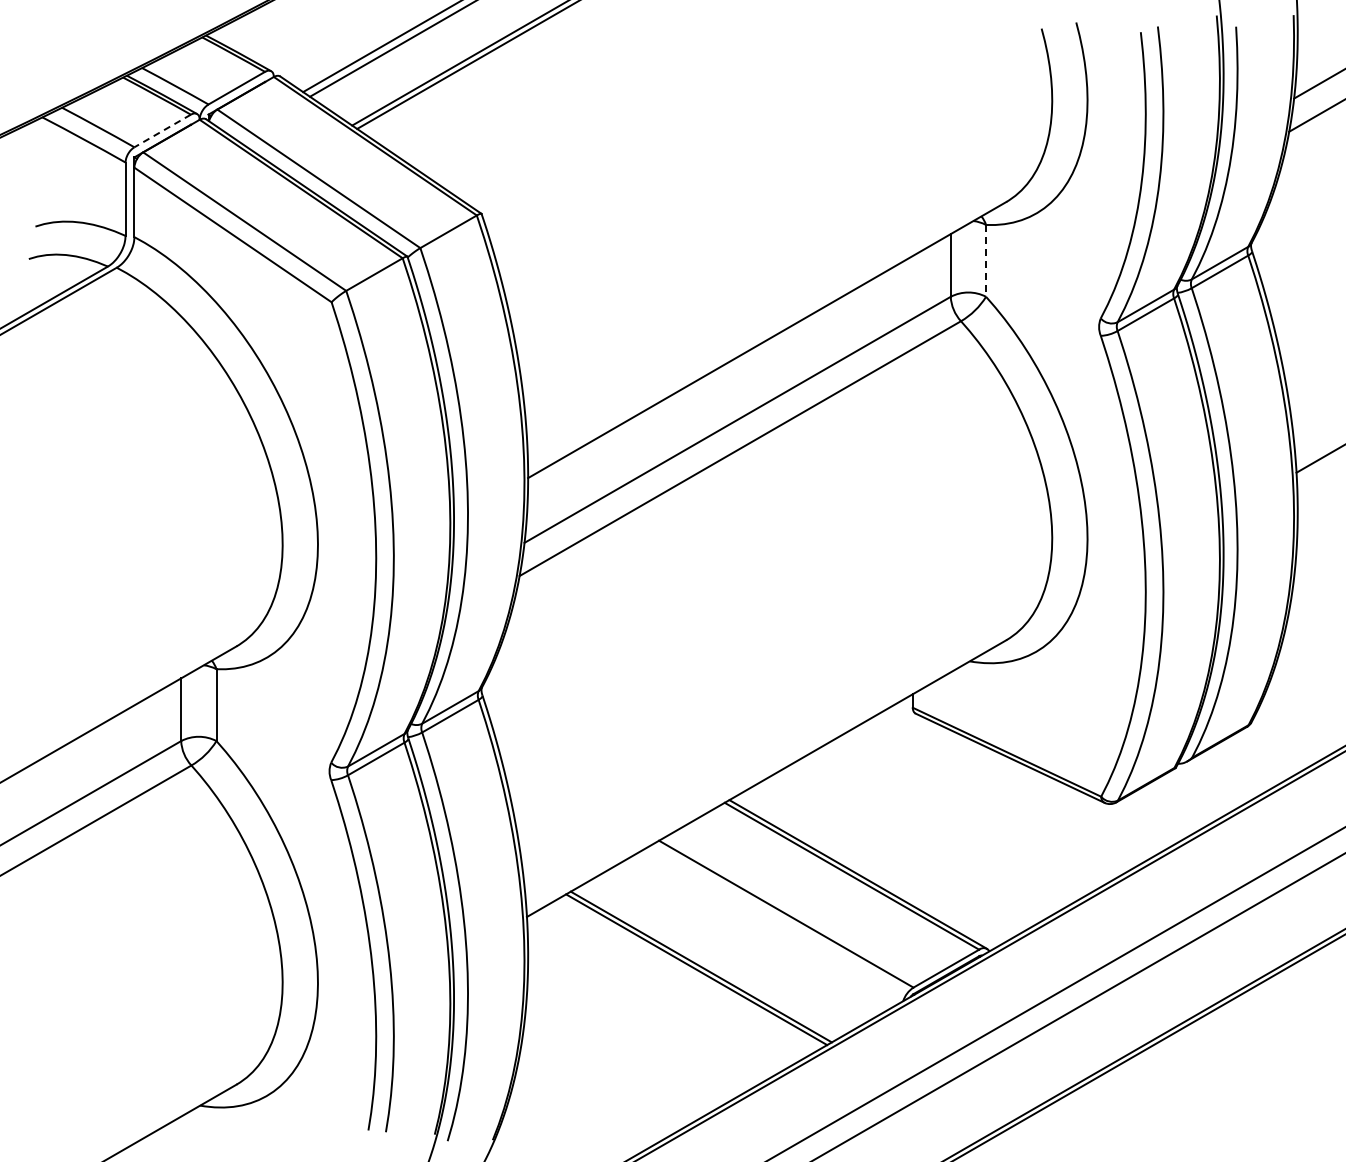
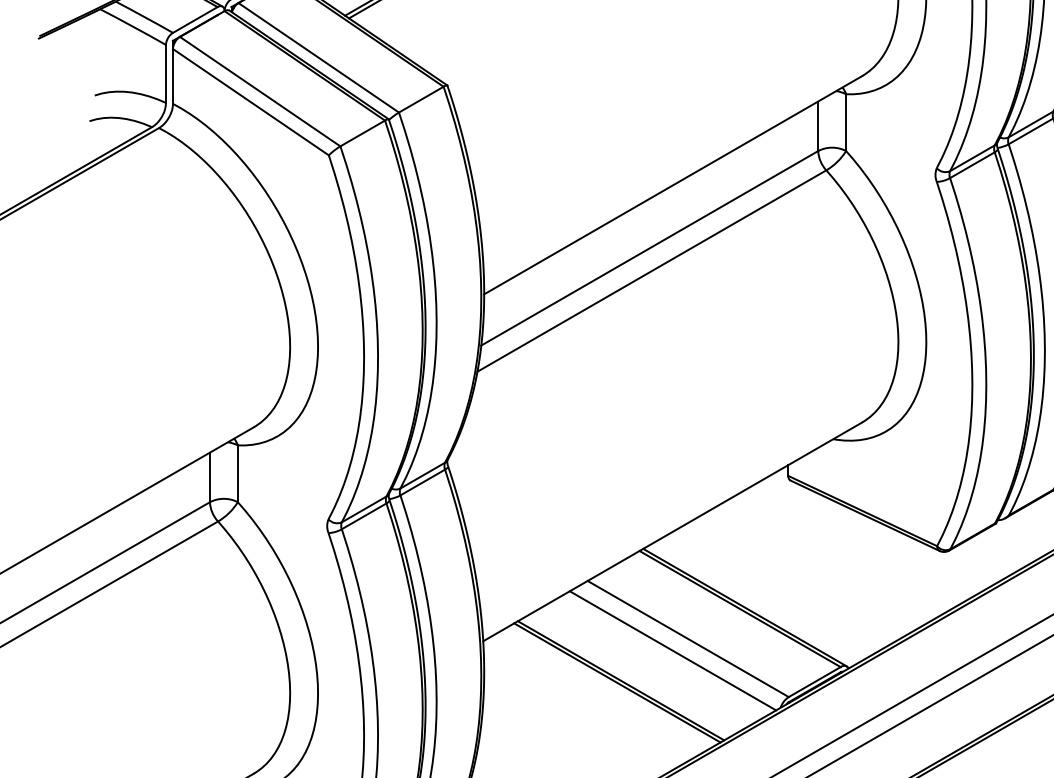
line: (162, 130) -> (195, 19), dashed -> solid
line: (986, 260) -> (846, 122), dashed -> solid
line: (766, 928) -> (672, 650), added

